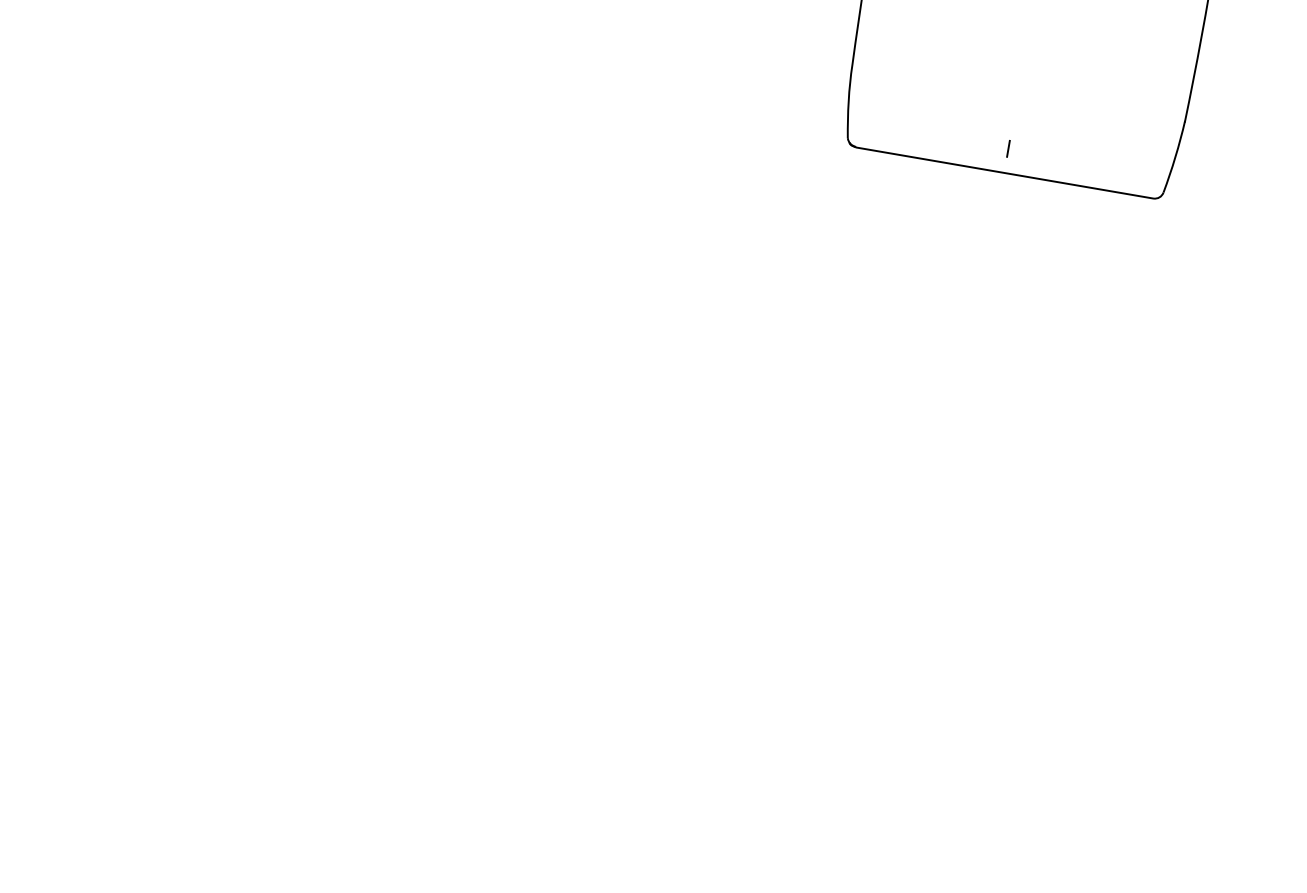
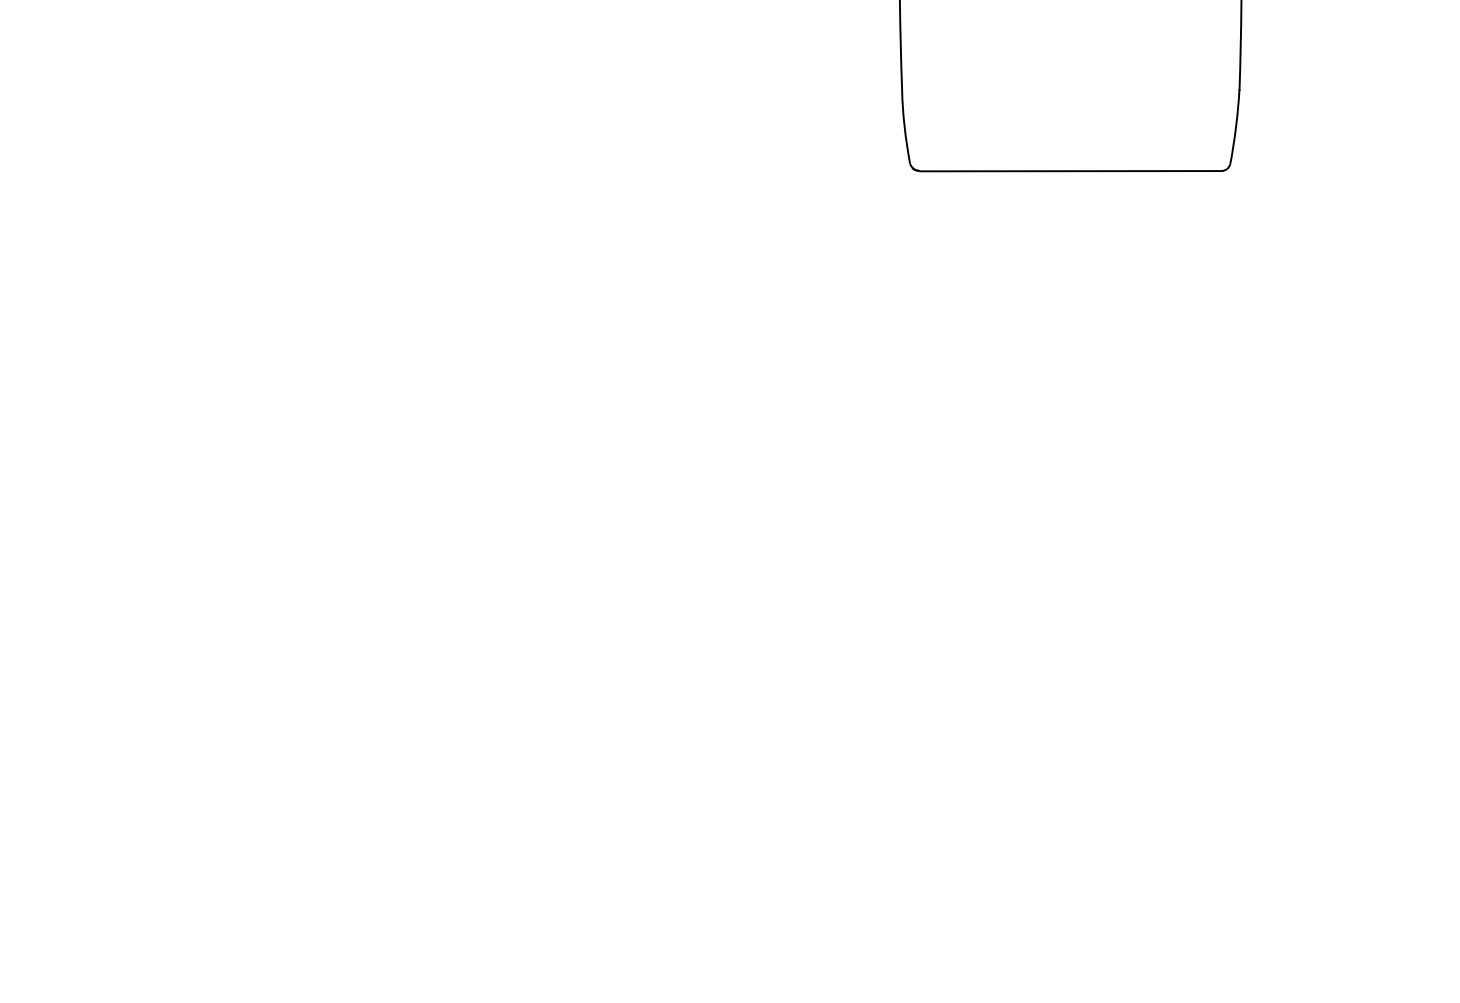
line: (1007, 148) -> (1069, 146), removed

